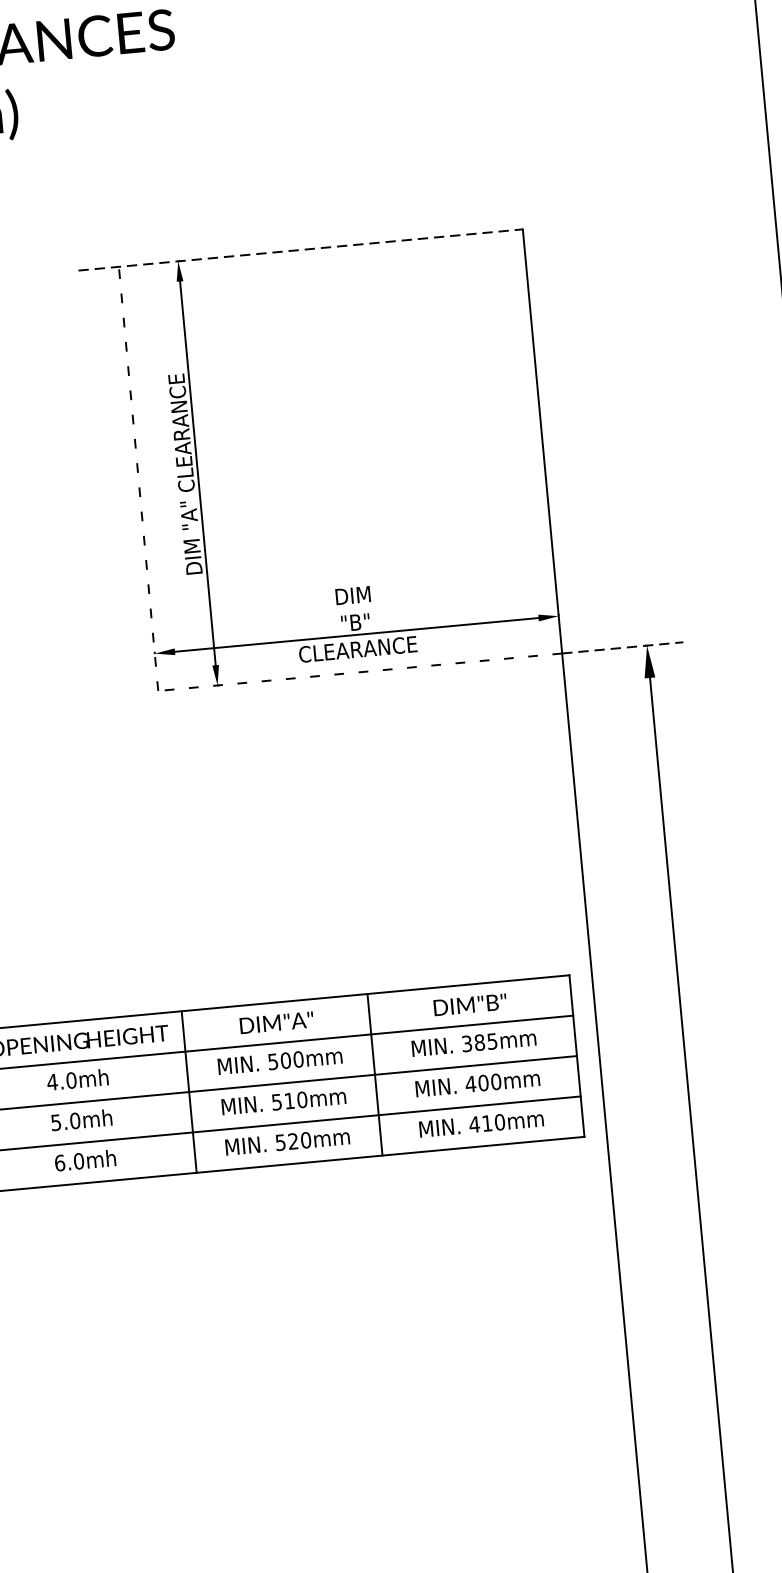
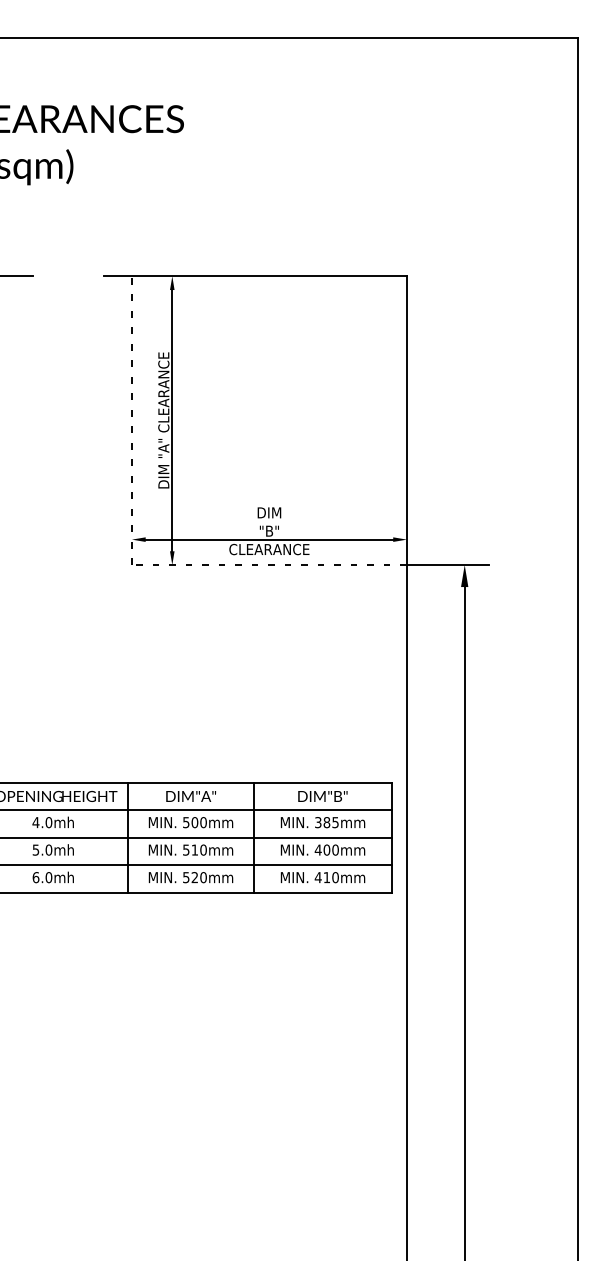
line: (301, 250) -> (256, 276), dashed -> solid
line: (623, 648) -> (448, 565), dashed -> solid

